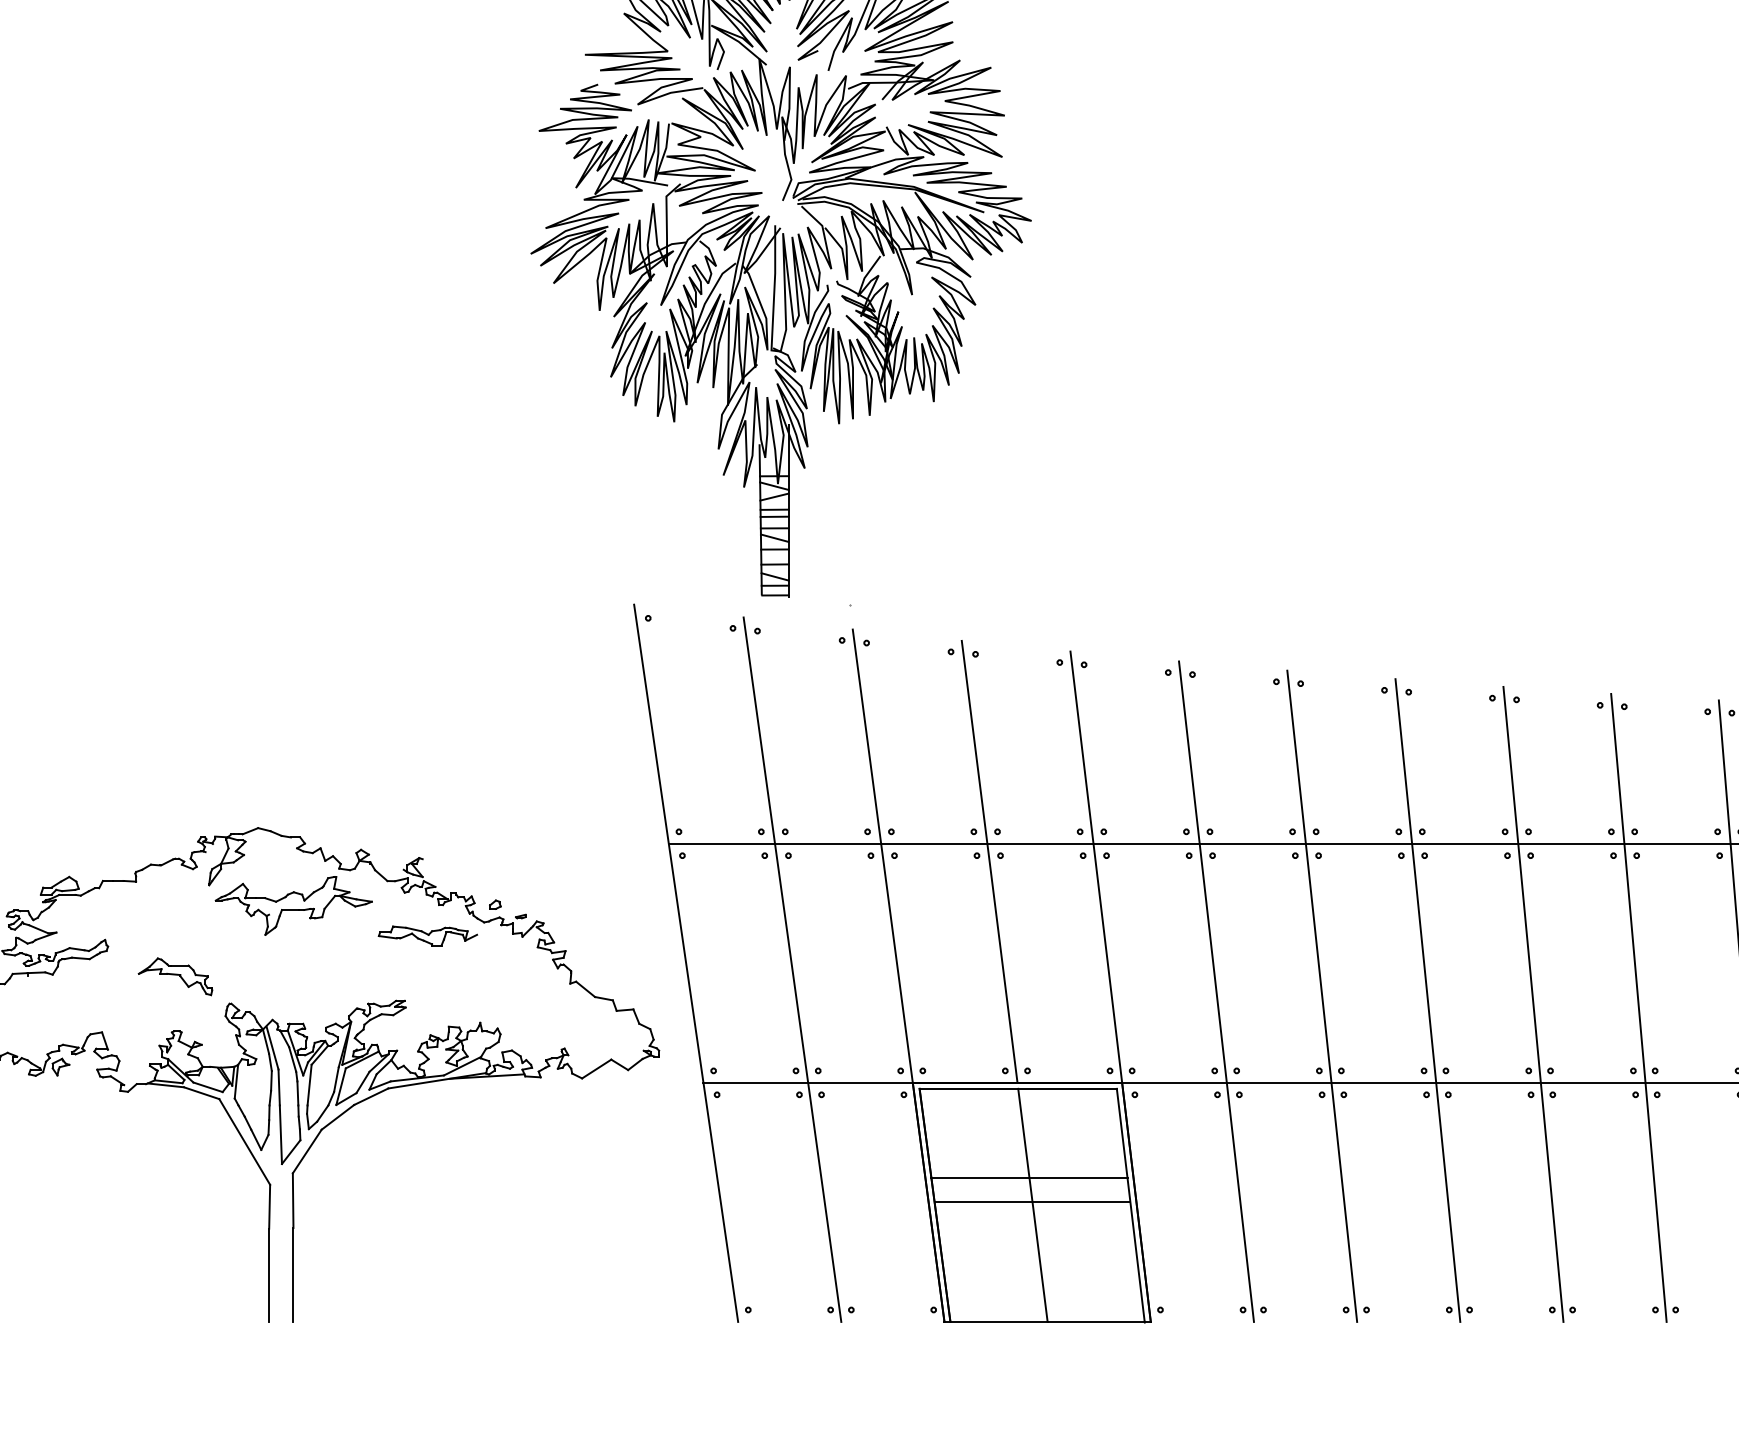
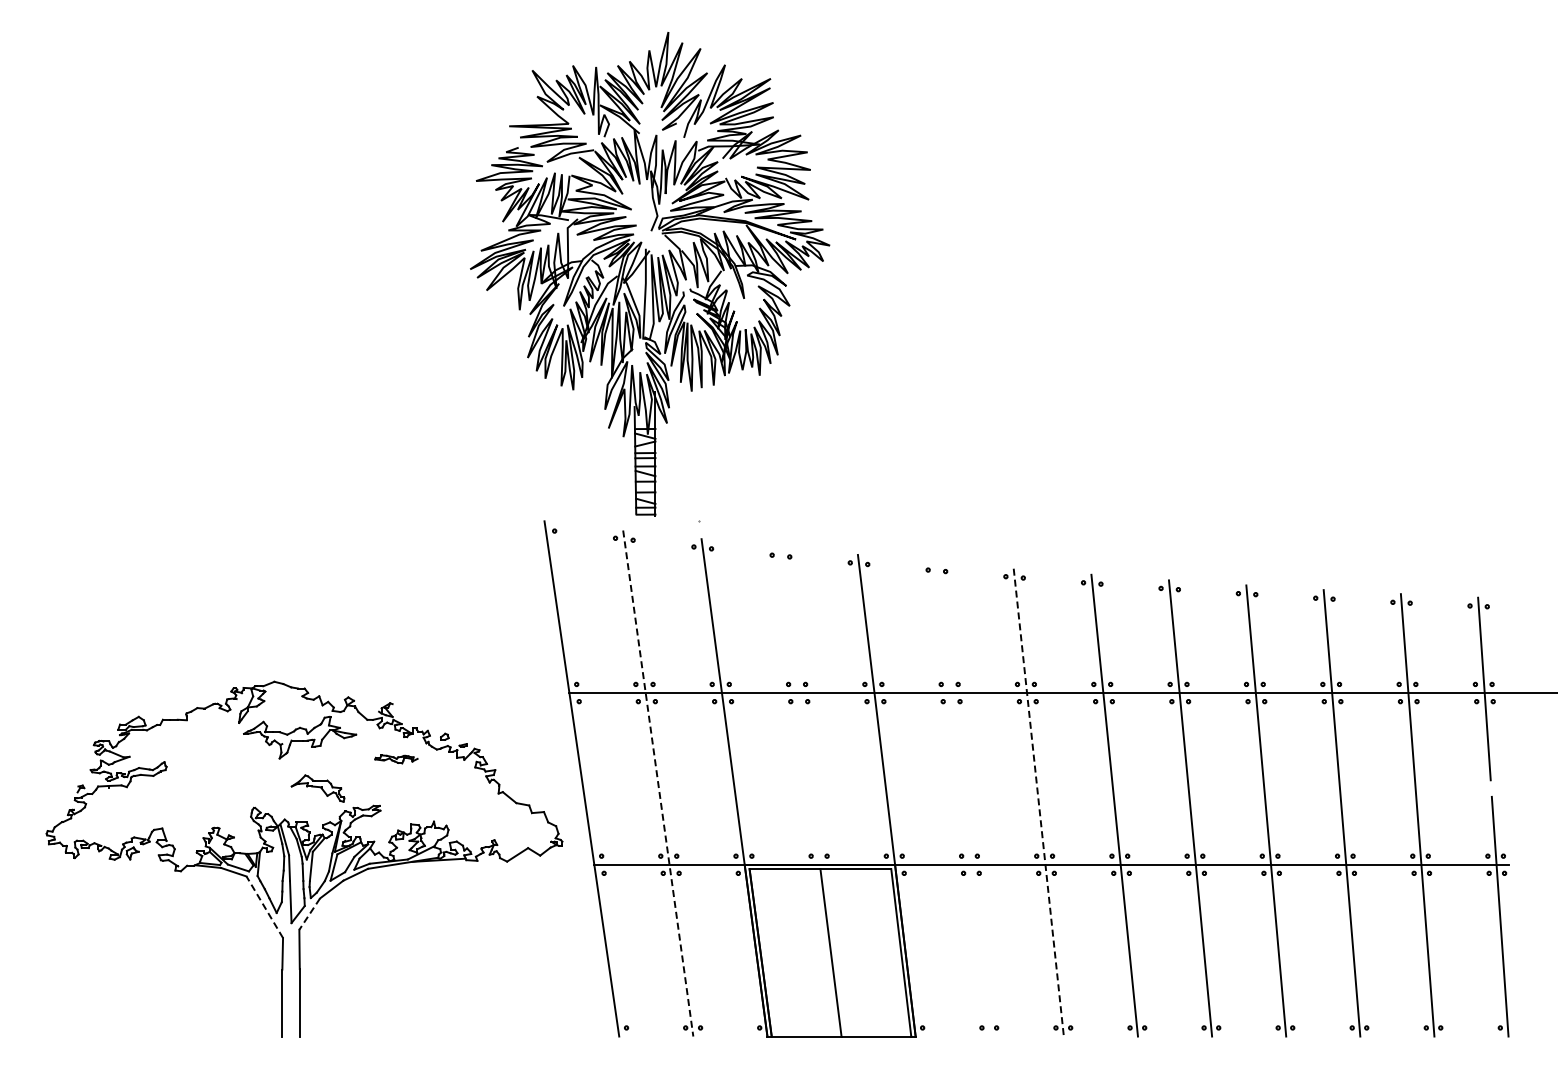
line: (989, 861) -> (799, 705), removed
part: (428, 936) -> (396, 759), size x0.6
line: (792, 971) -> (658, 784), solid -> dashed
part: (174, 976) -> (317, 788), moved
line: (1216, 991) -> (962, 799), removed
line: (1321, 997) -> (1038, 803), solid -> dashed
line: (244, 1142) -> (264, 907), solid -> dashed
line: (306, 1152) -> (309, 914), solid -> dashed
line: (1029, 1177) -> (828, 932), removed
line: (1032, 1202) -> (830, 950), removed

